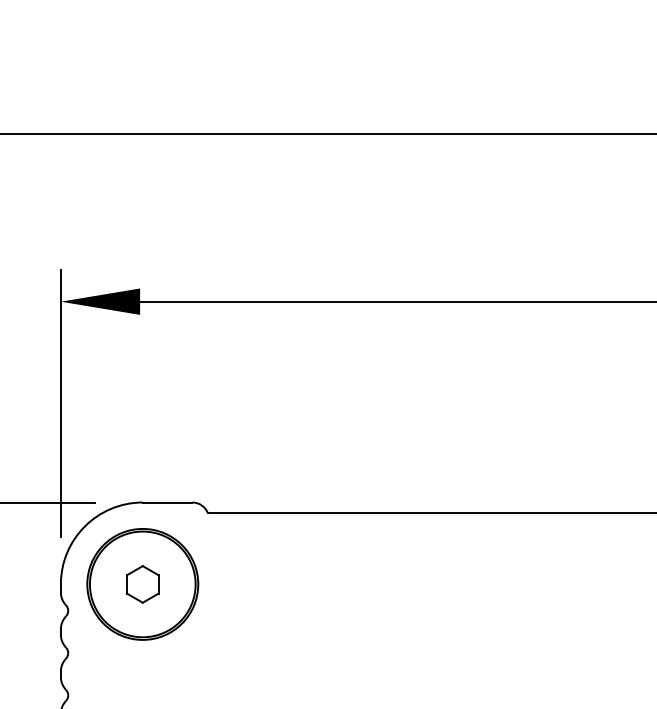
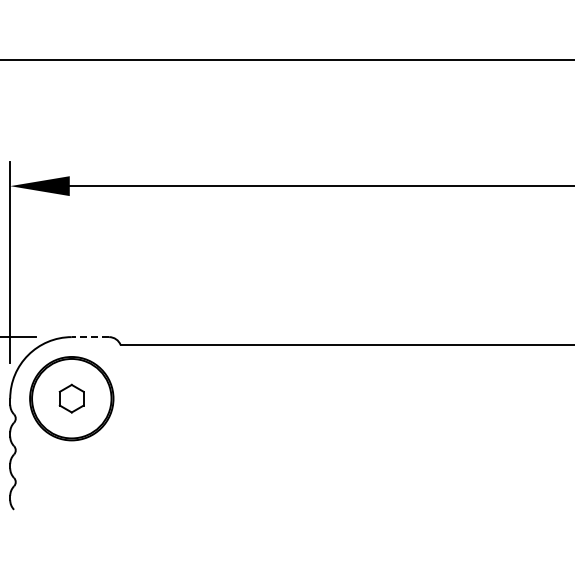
line: (167, 503) -> (90, 337), solid -> dashed

